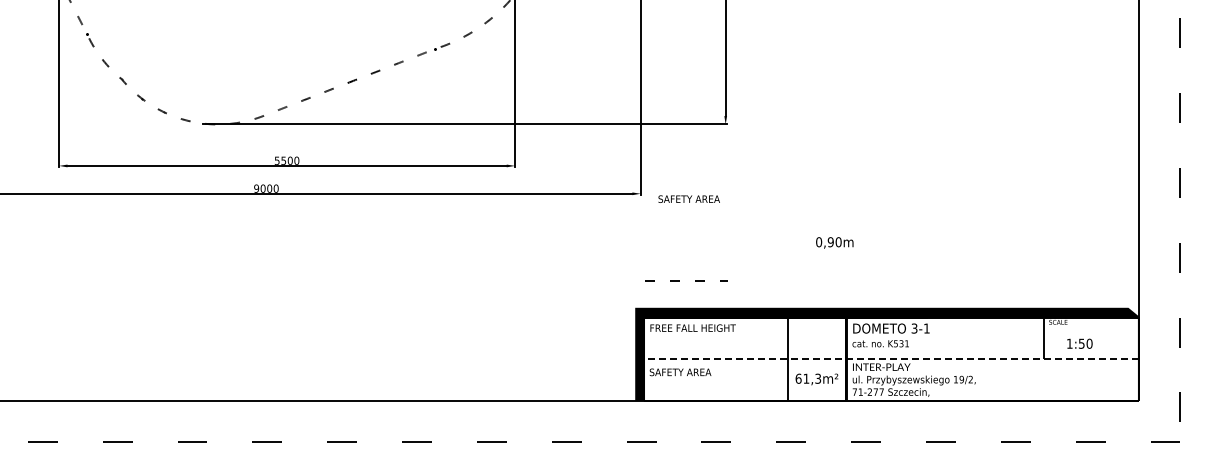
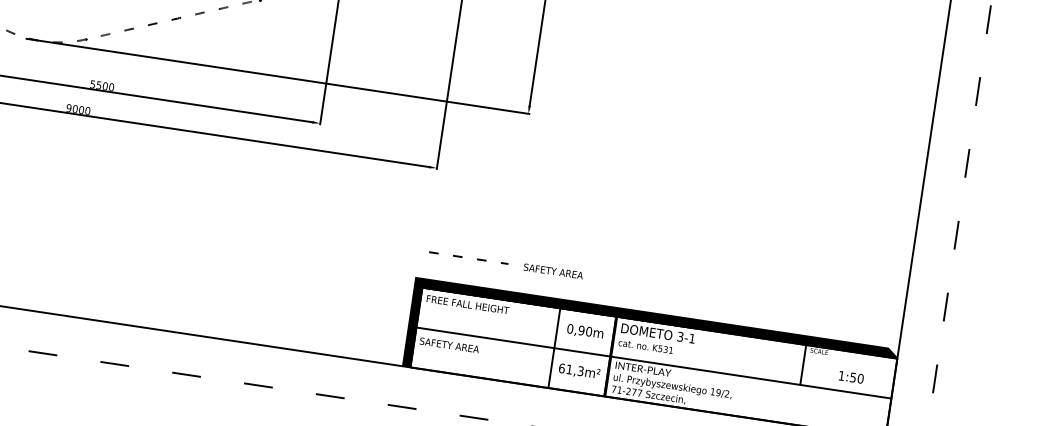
text: (688, 198) -> (552, 270), moved
text: (834, 242) -> (585, 331), moved
text: (1079, 343) -> (851, 377), moved
line: (890, 359) -> (652, 363), dashed -> solid

